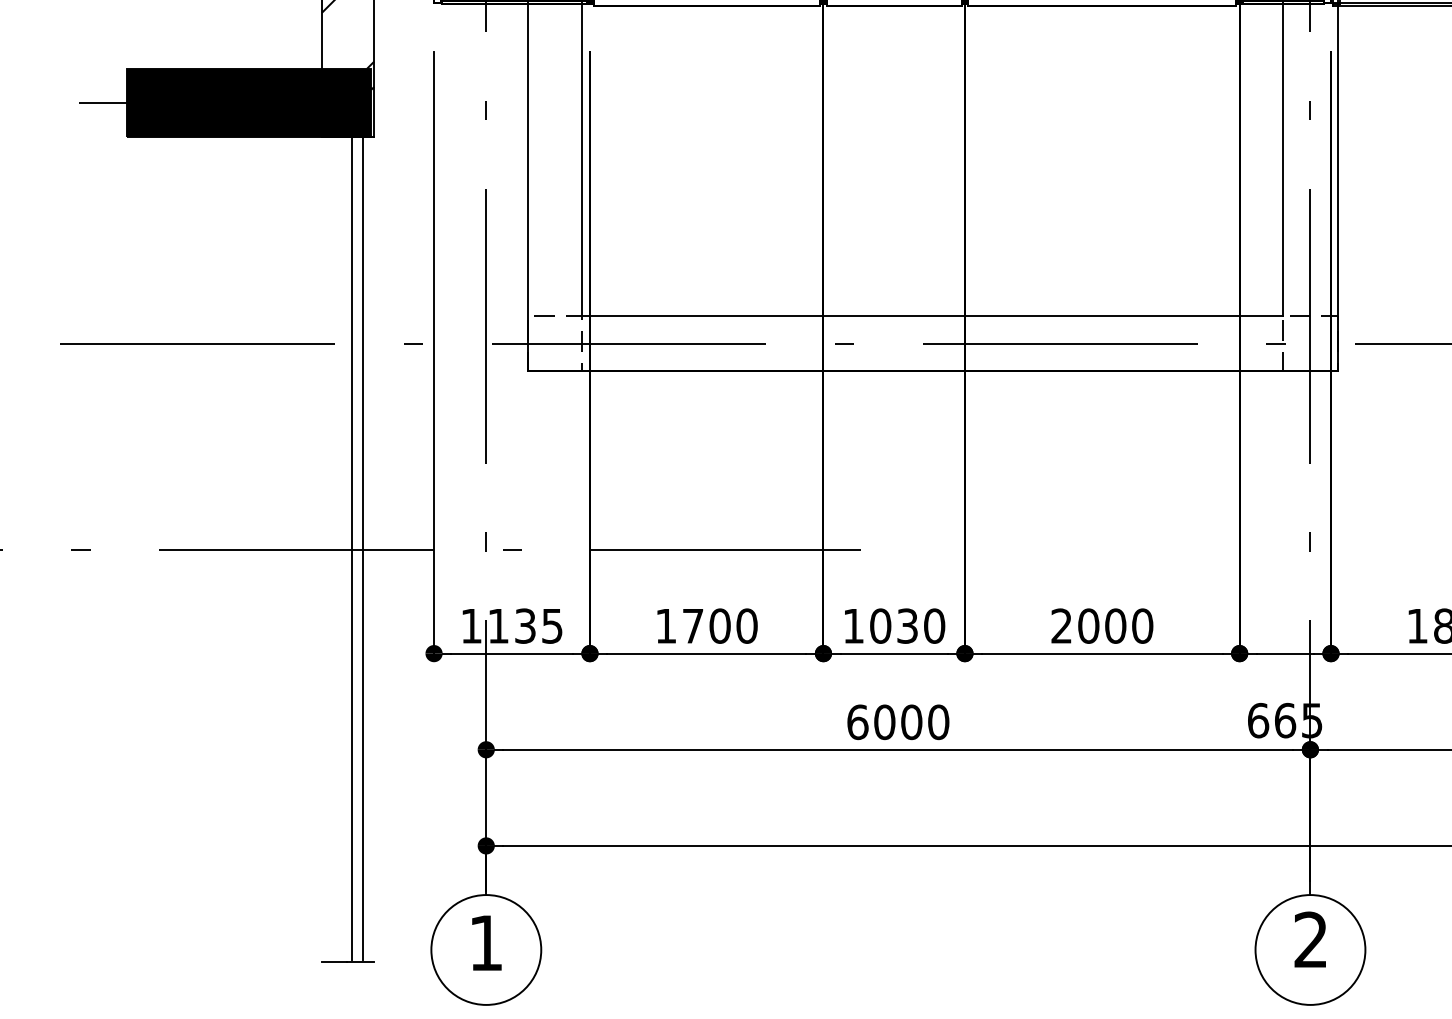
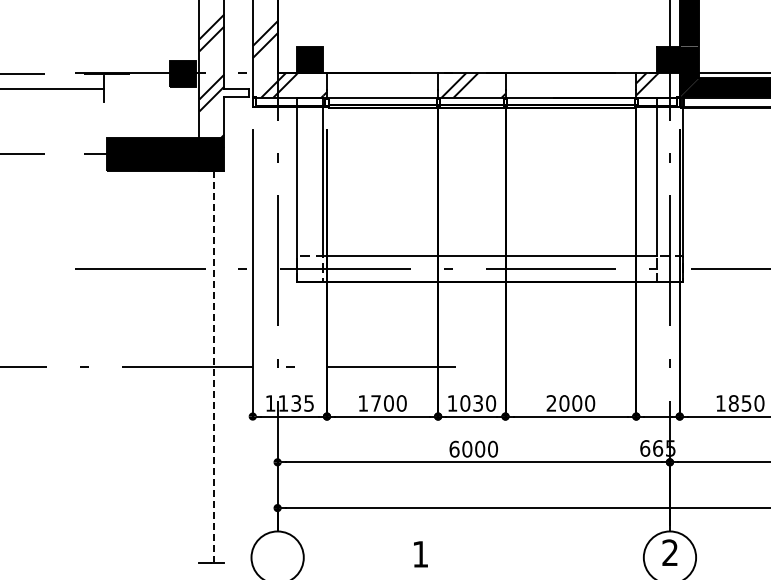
line: (351, 548) -> (213, 366), solid -> dashed
line: (362, 548) -> (218, 366), removed
text: (485, 943) -> (420, 554), moved

